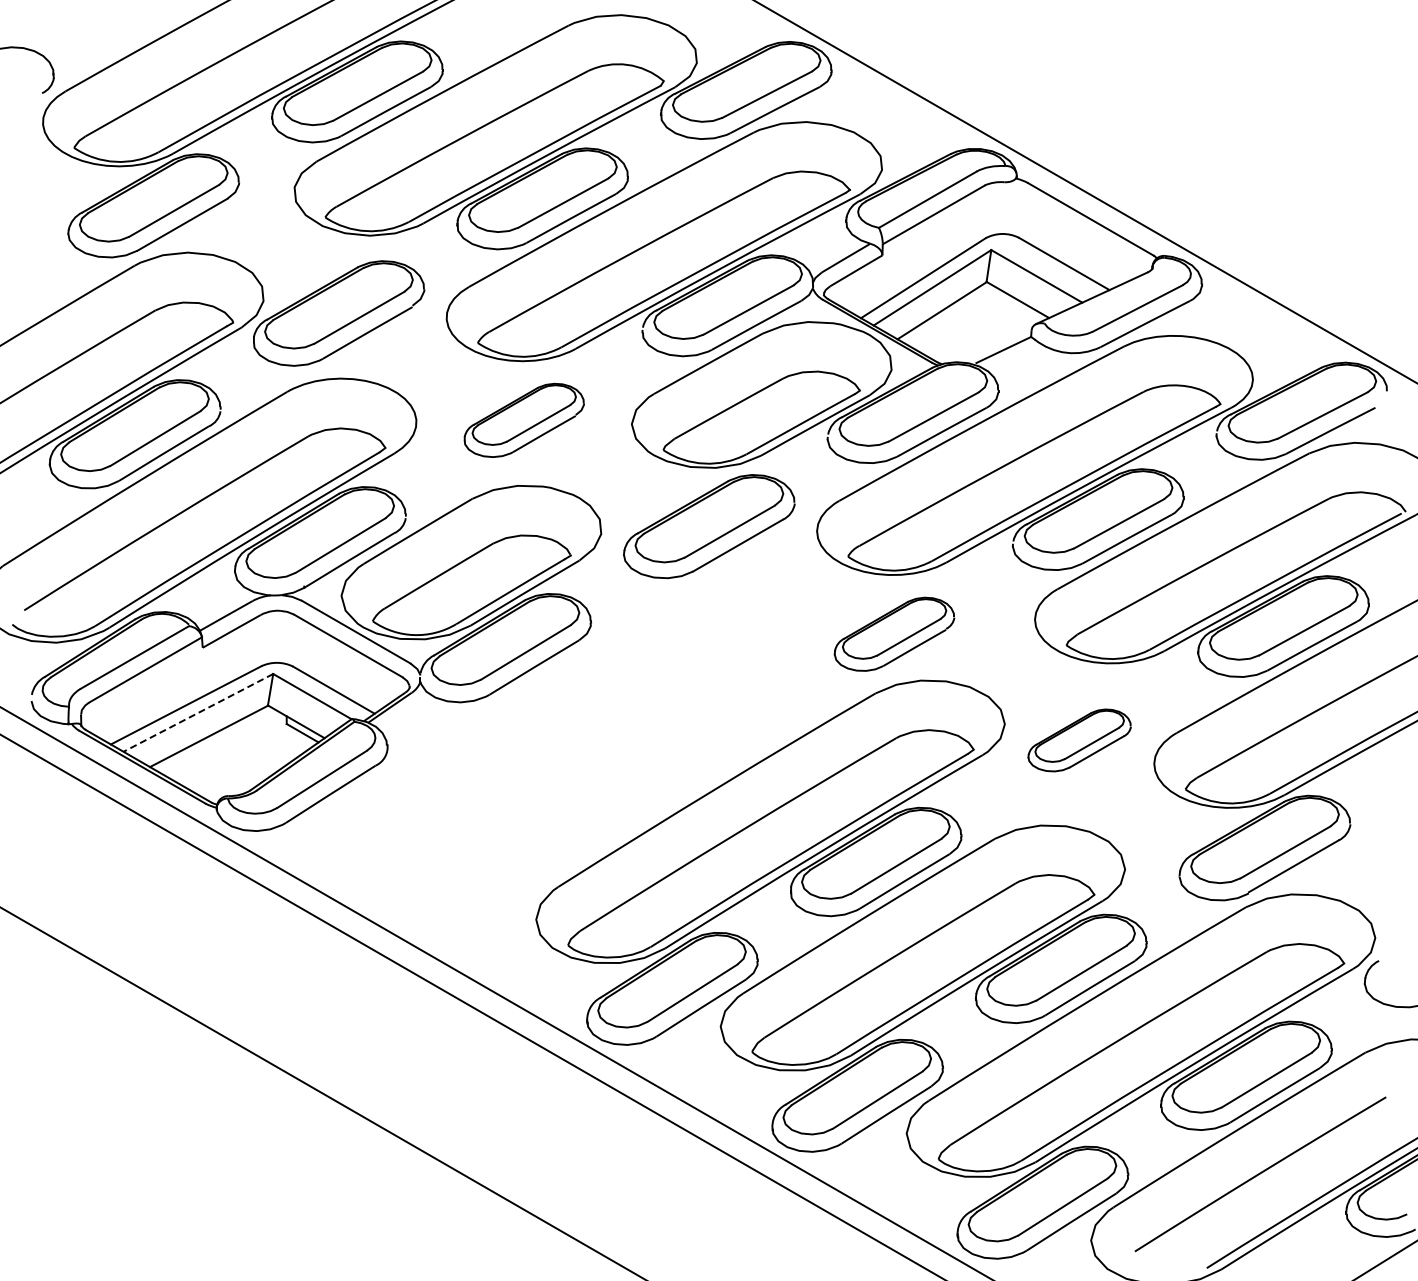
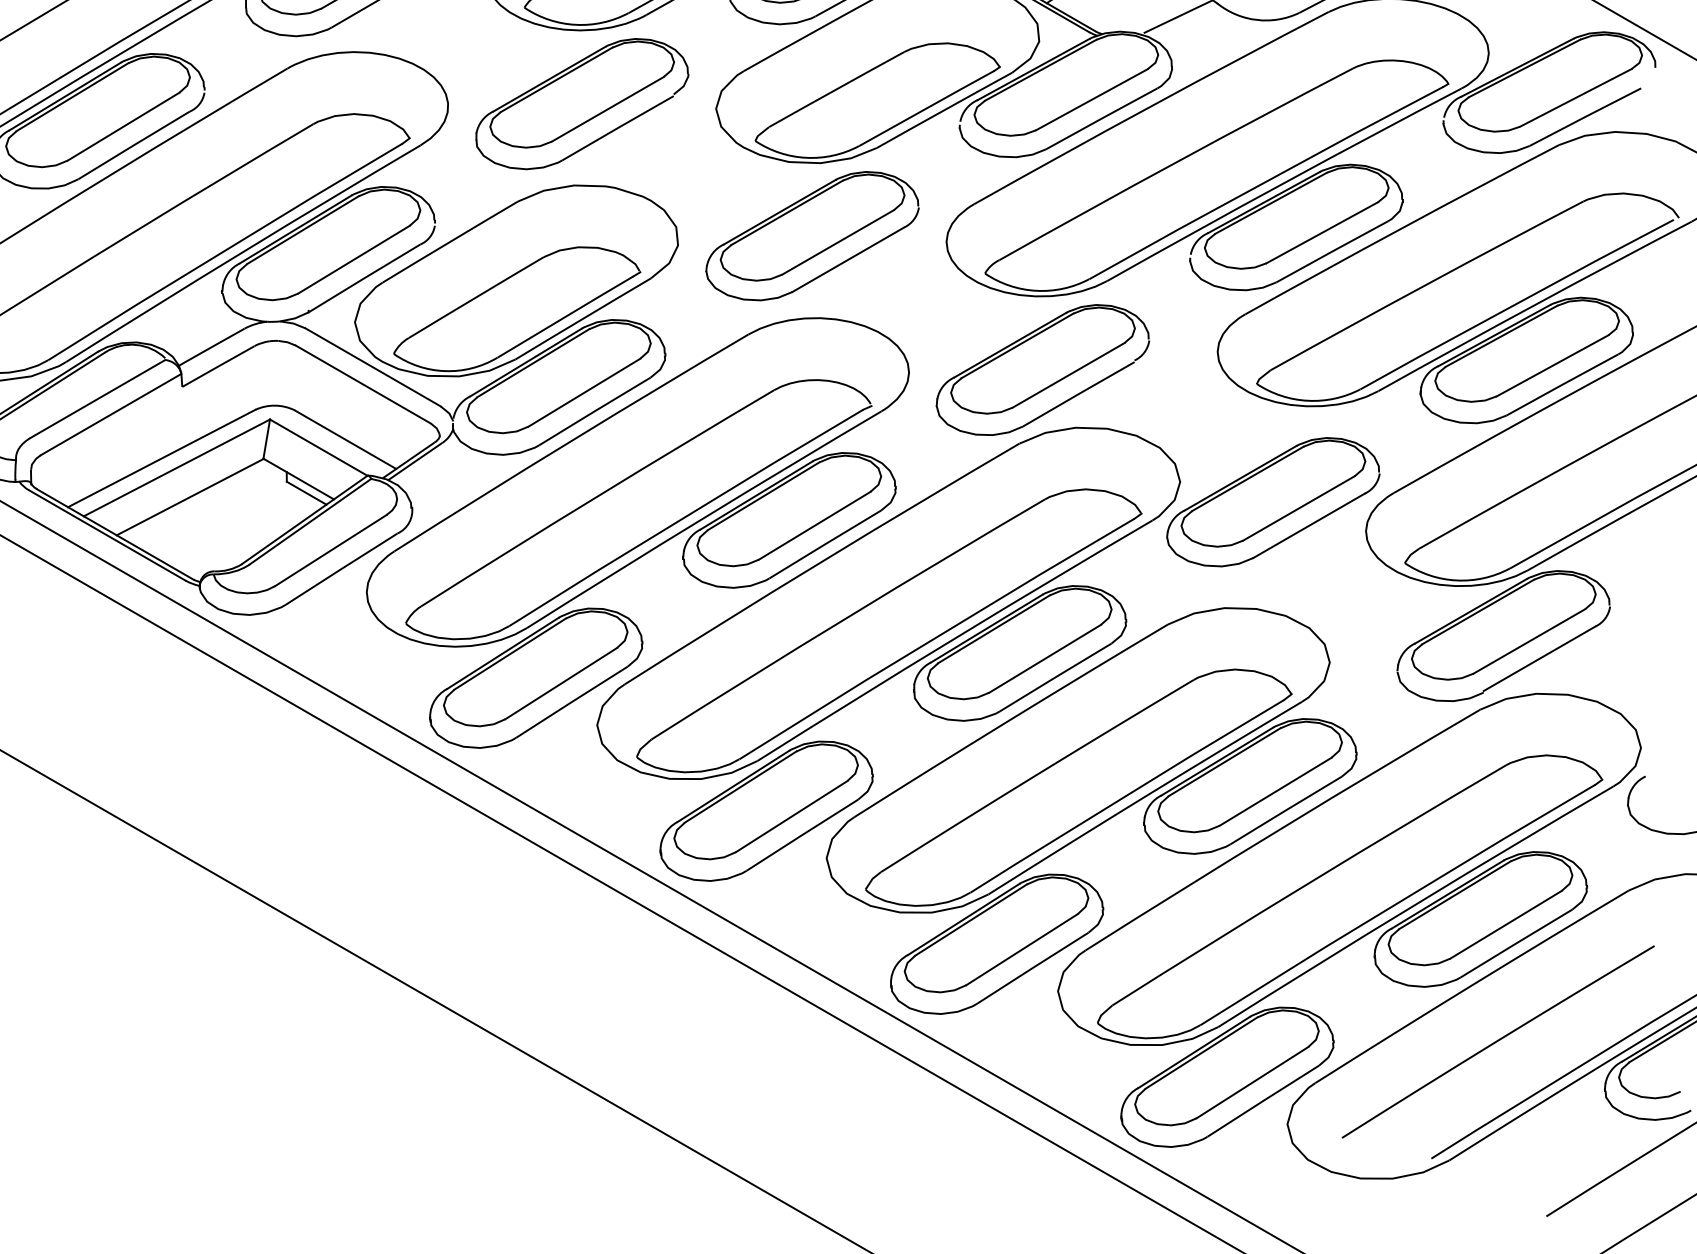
part: (524, 420) -> (582, 104), size x1.43
part: (894, 634) -> (1042, 370), size x1.43
line: (197, 713) -> (175, 468), dashed -> solid
part: (1079, 740) -> (1273, 502), size x1.67
part: (568, 764) -> (637, 532), added

